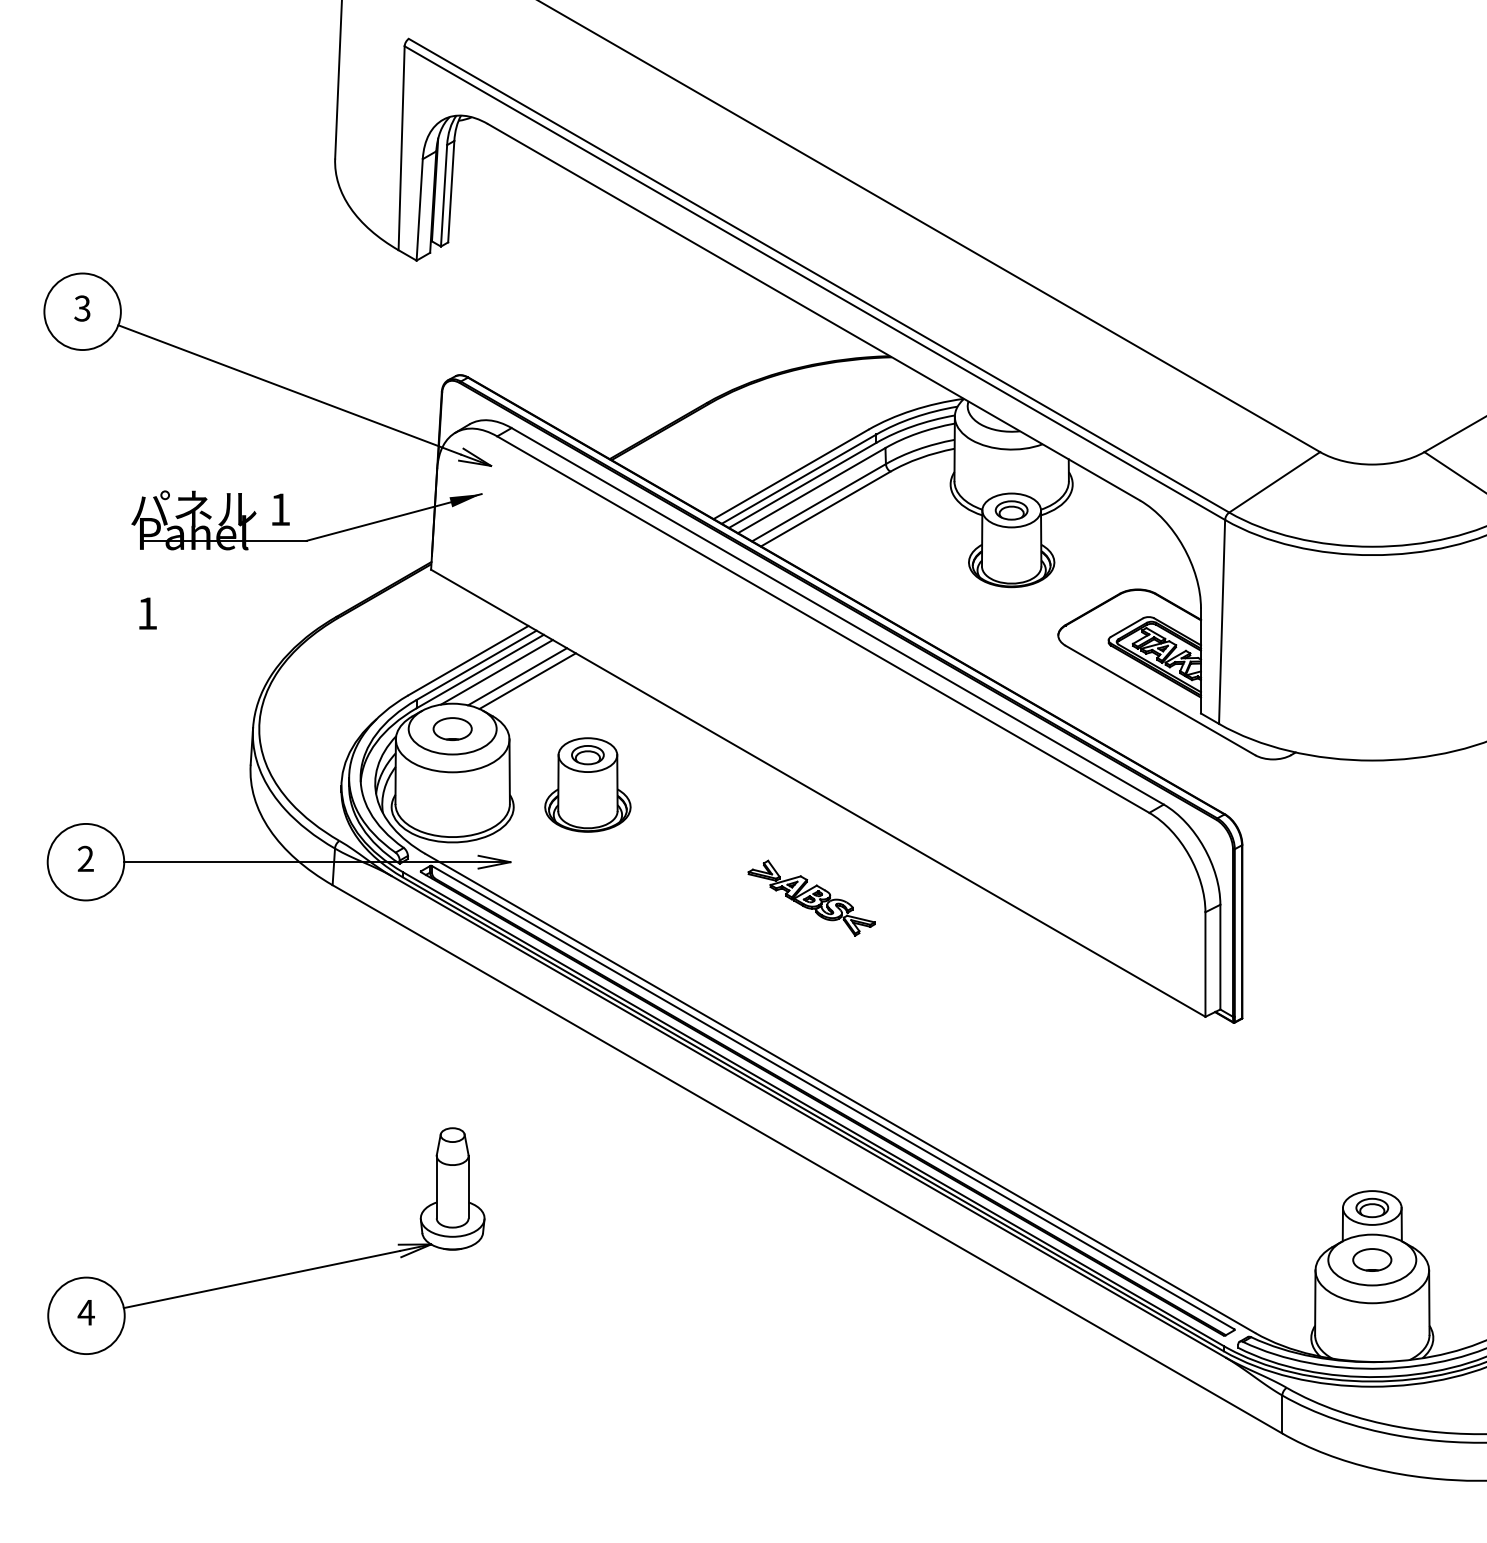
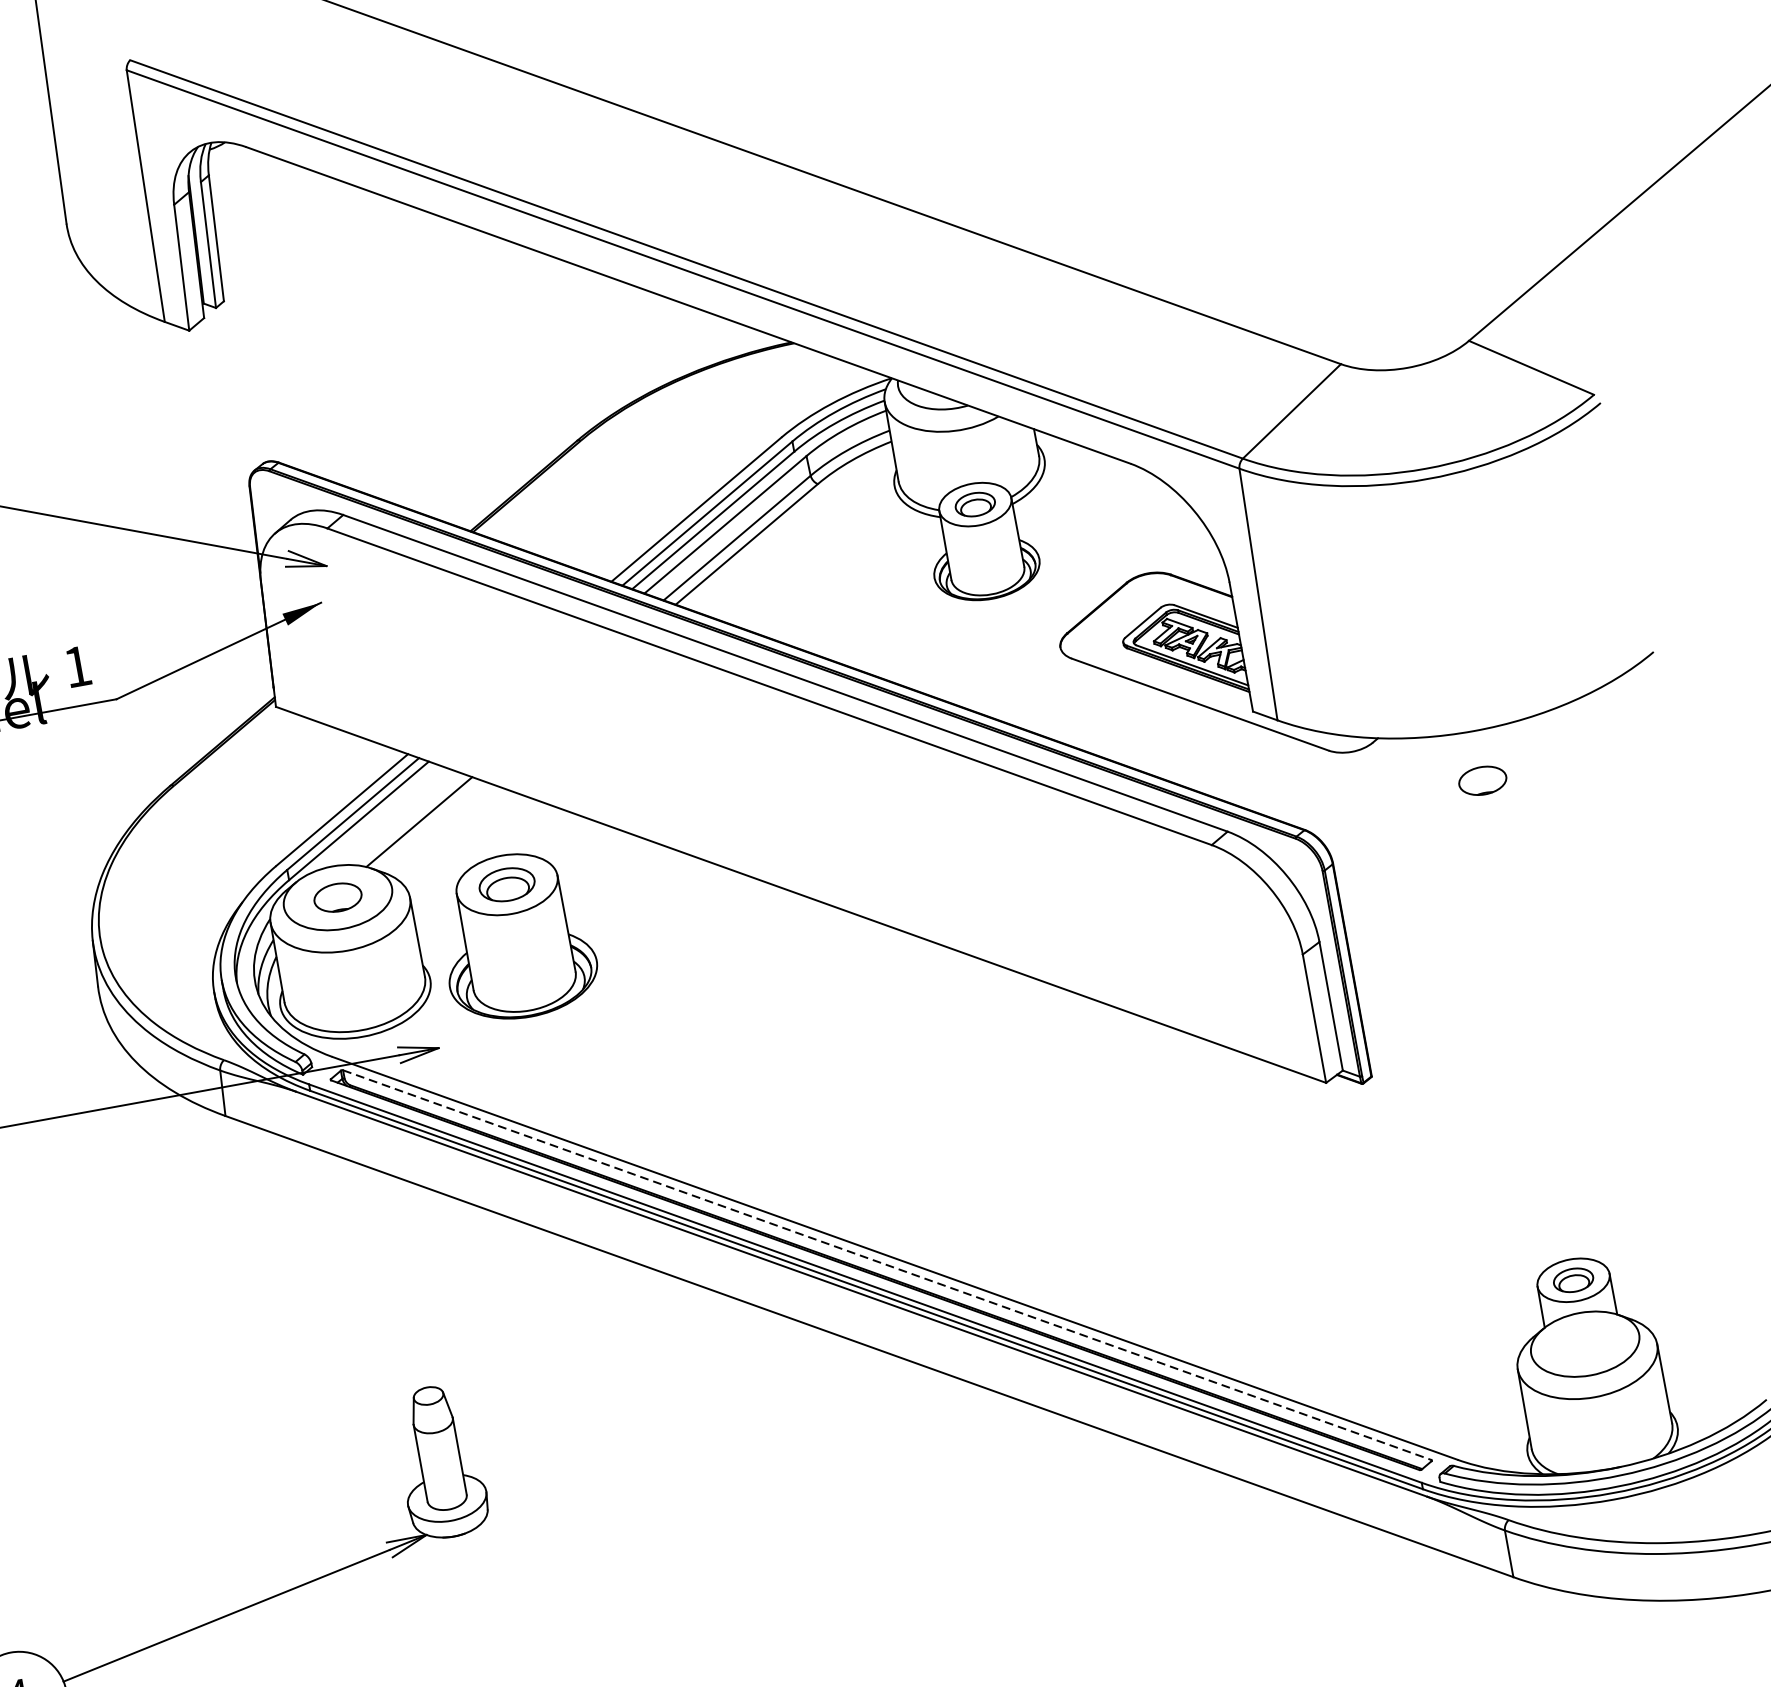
line: (496, 672) -> (379, 818), removed
line: (517, 676) -> (405, 818), removed
part: (587, 784) -> (515, 935), size x1.4
part: (811, 897) -> (815, 1024), removed
line: (833, 1097) -> (887, 1264), solid -> dashed
part: (1372, 1259) -> (1482, 780), moved

